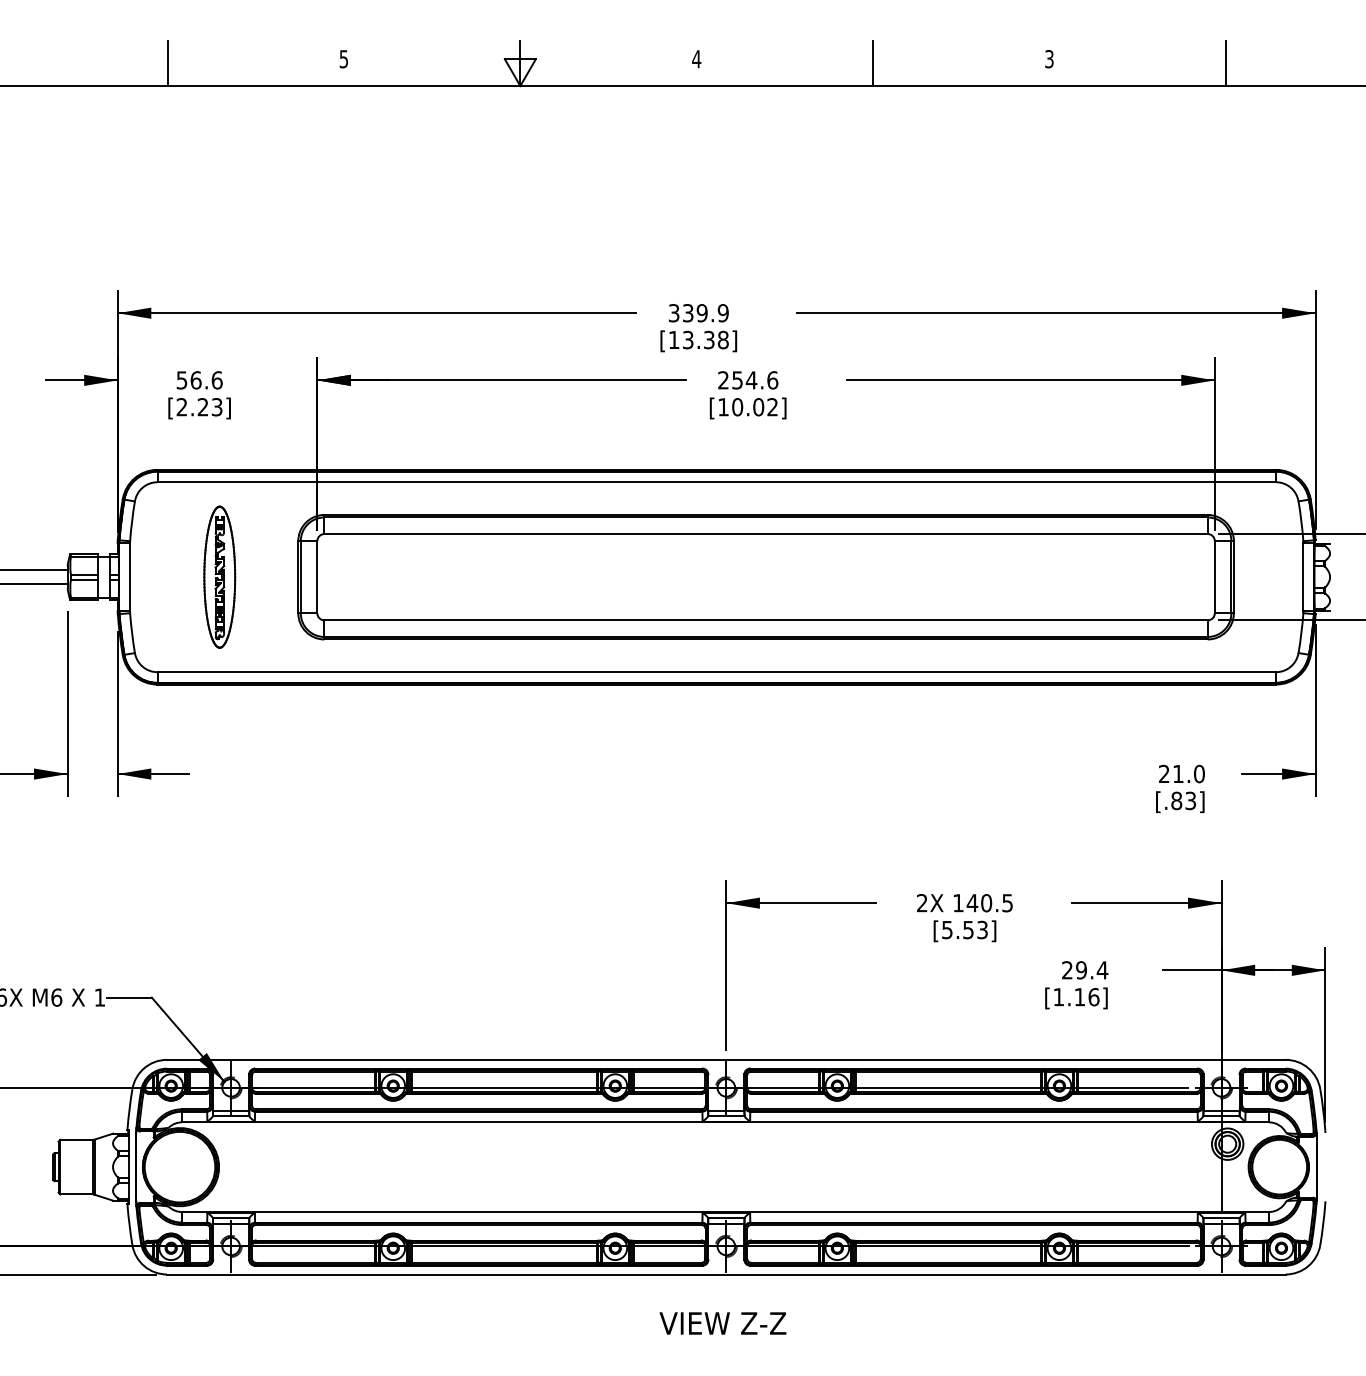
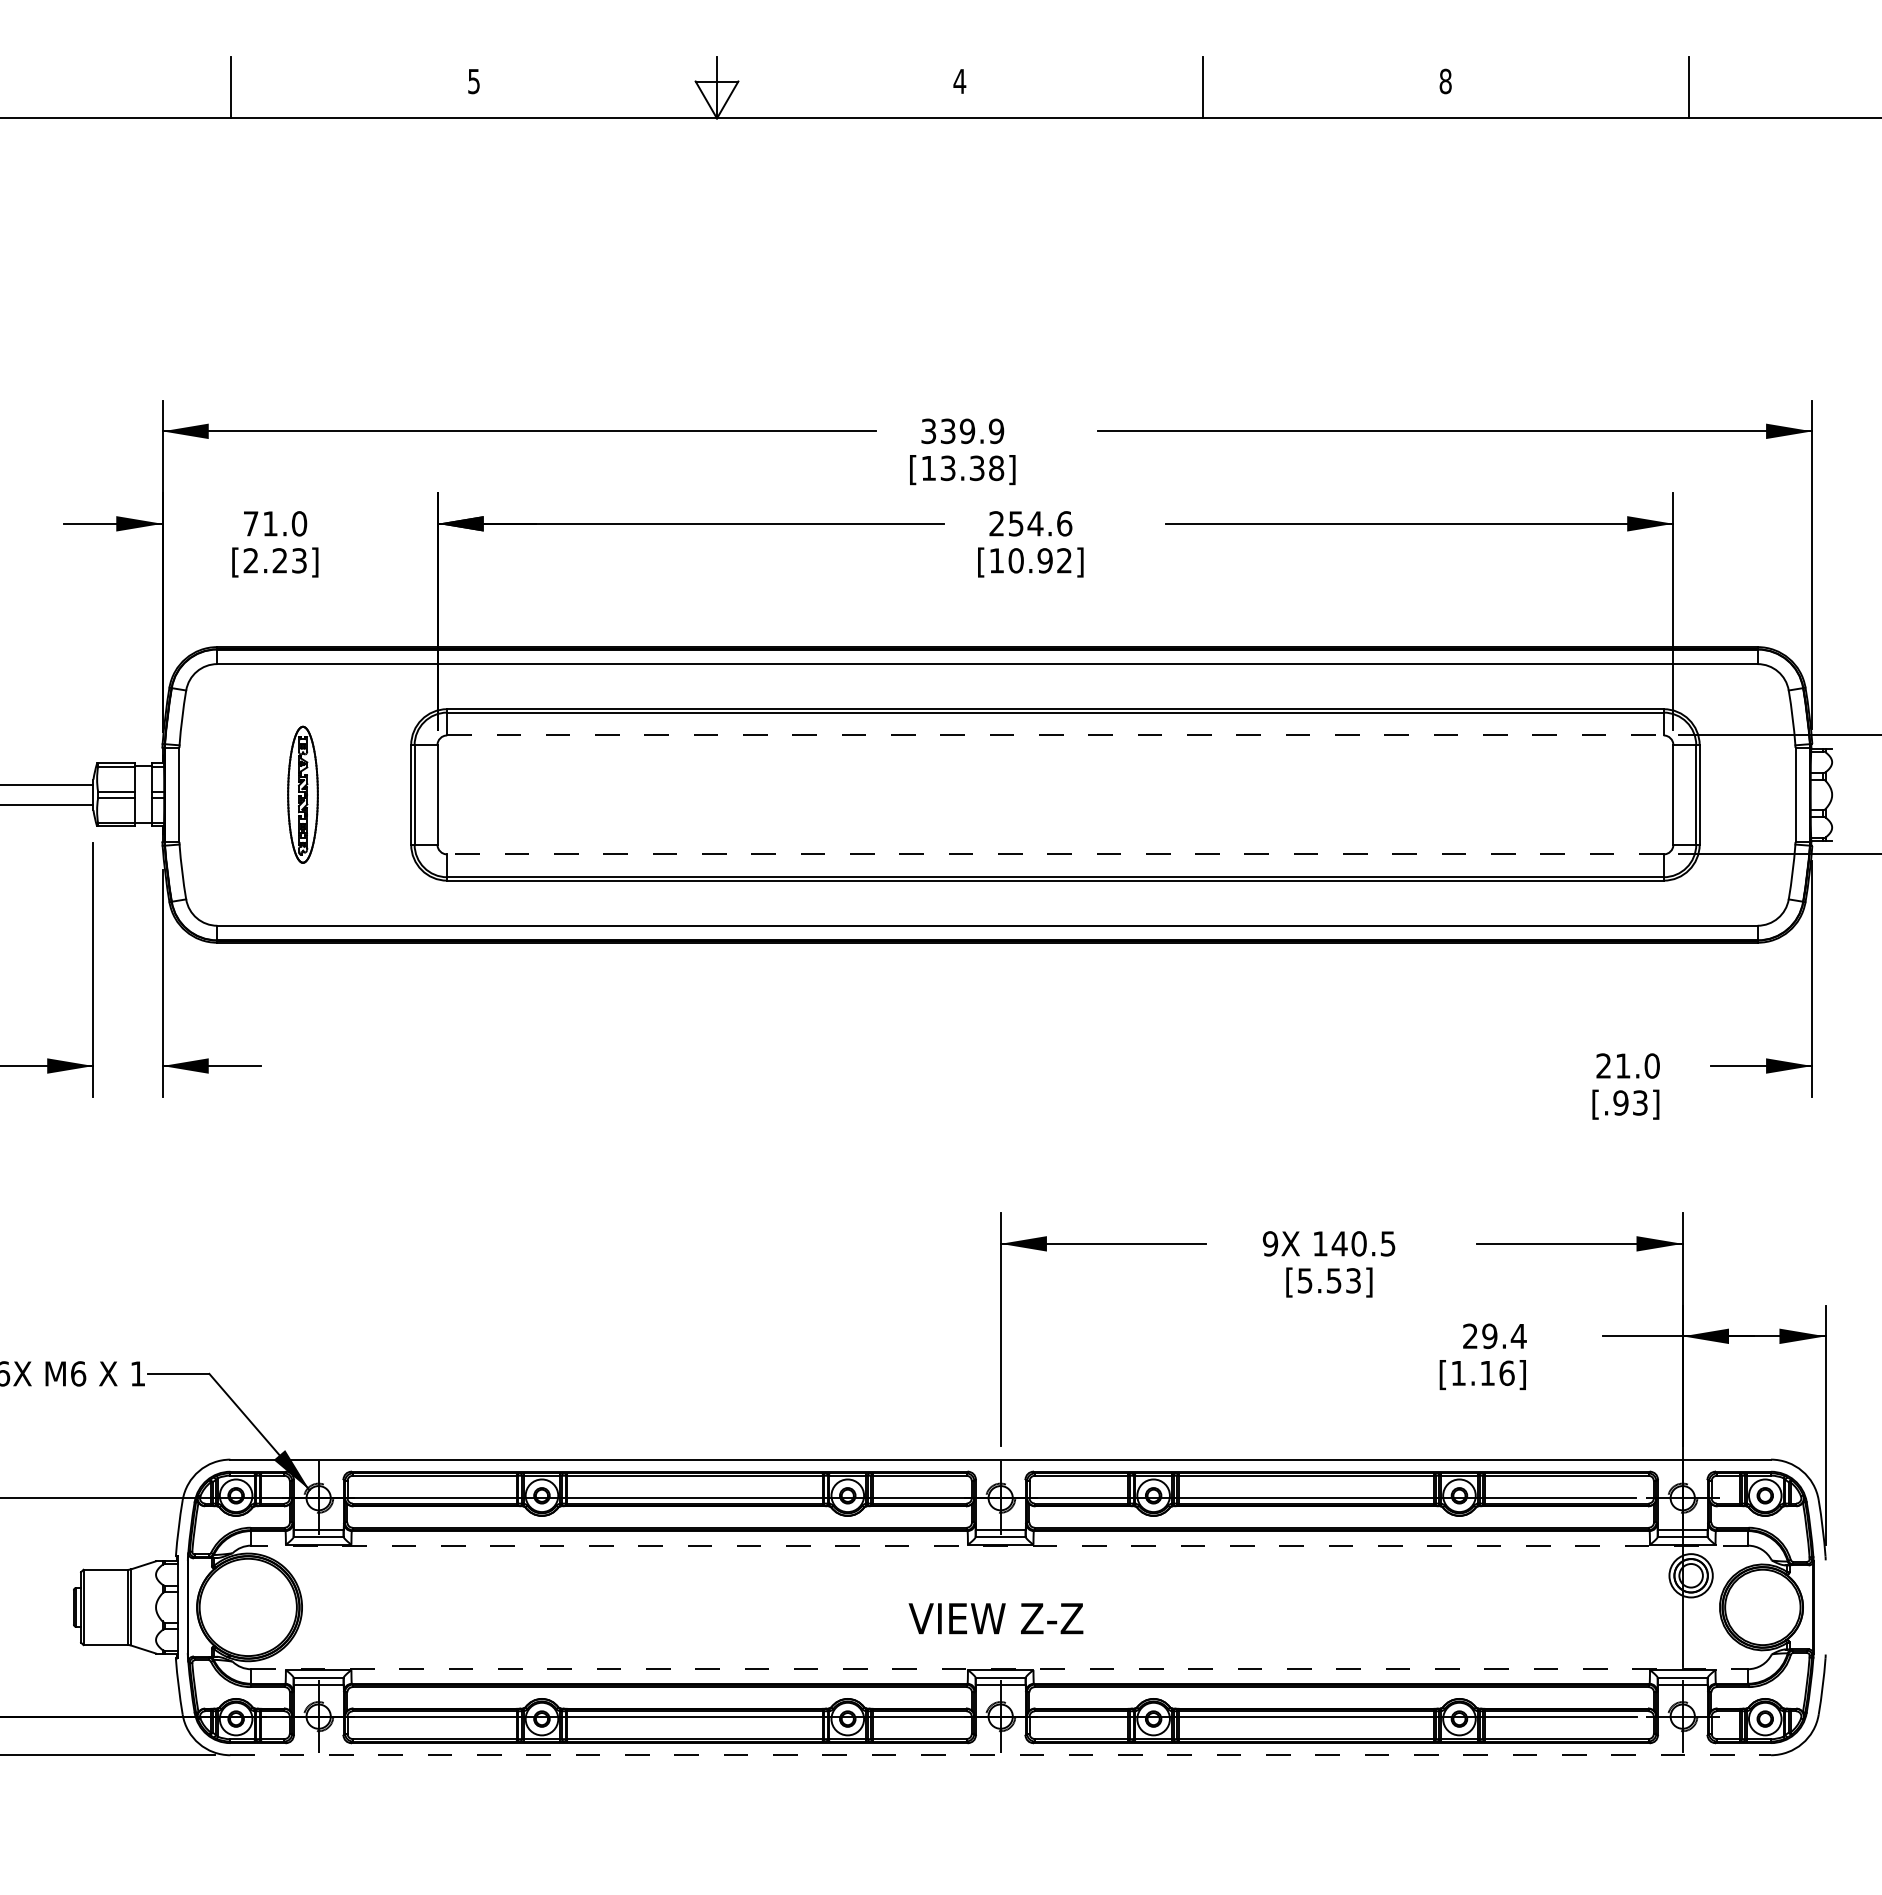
text: (1049, 59) -> (1445, 81), 3 -> 8
text: (199, 380) -> (275, 523), 56.6 -> 71.0
text: (758, 406) -> (1044, 560), [10.02] -> [10.92]
line: (766, 534) -> (1055, 735), solid -> dashed
part: (219, 576) -> (302, 794), size x0.7
line: (765, 620) -> (1054, 854), solid -> dashed
text: (1176, 800) -> (1620, 1102), [.83] -> [.93]
text: (922, 902) -> (1270, 1243), 2X -> 9X
line: (725, 1122) -> (999, 1545), solid -> dashed
line: (726, 1212) -> (1000, 1669), solid -> dashed
line: (726, 1274) -> (1001, 1755), solid -> dashed
text: (722, 1323) -> (995, 1618), moved

